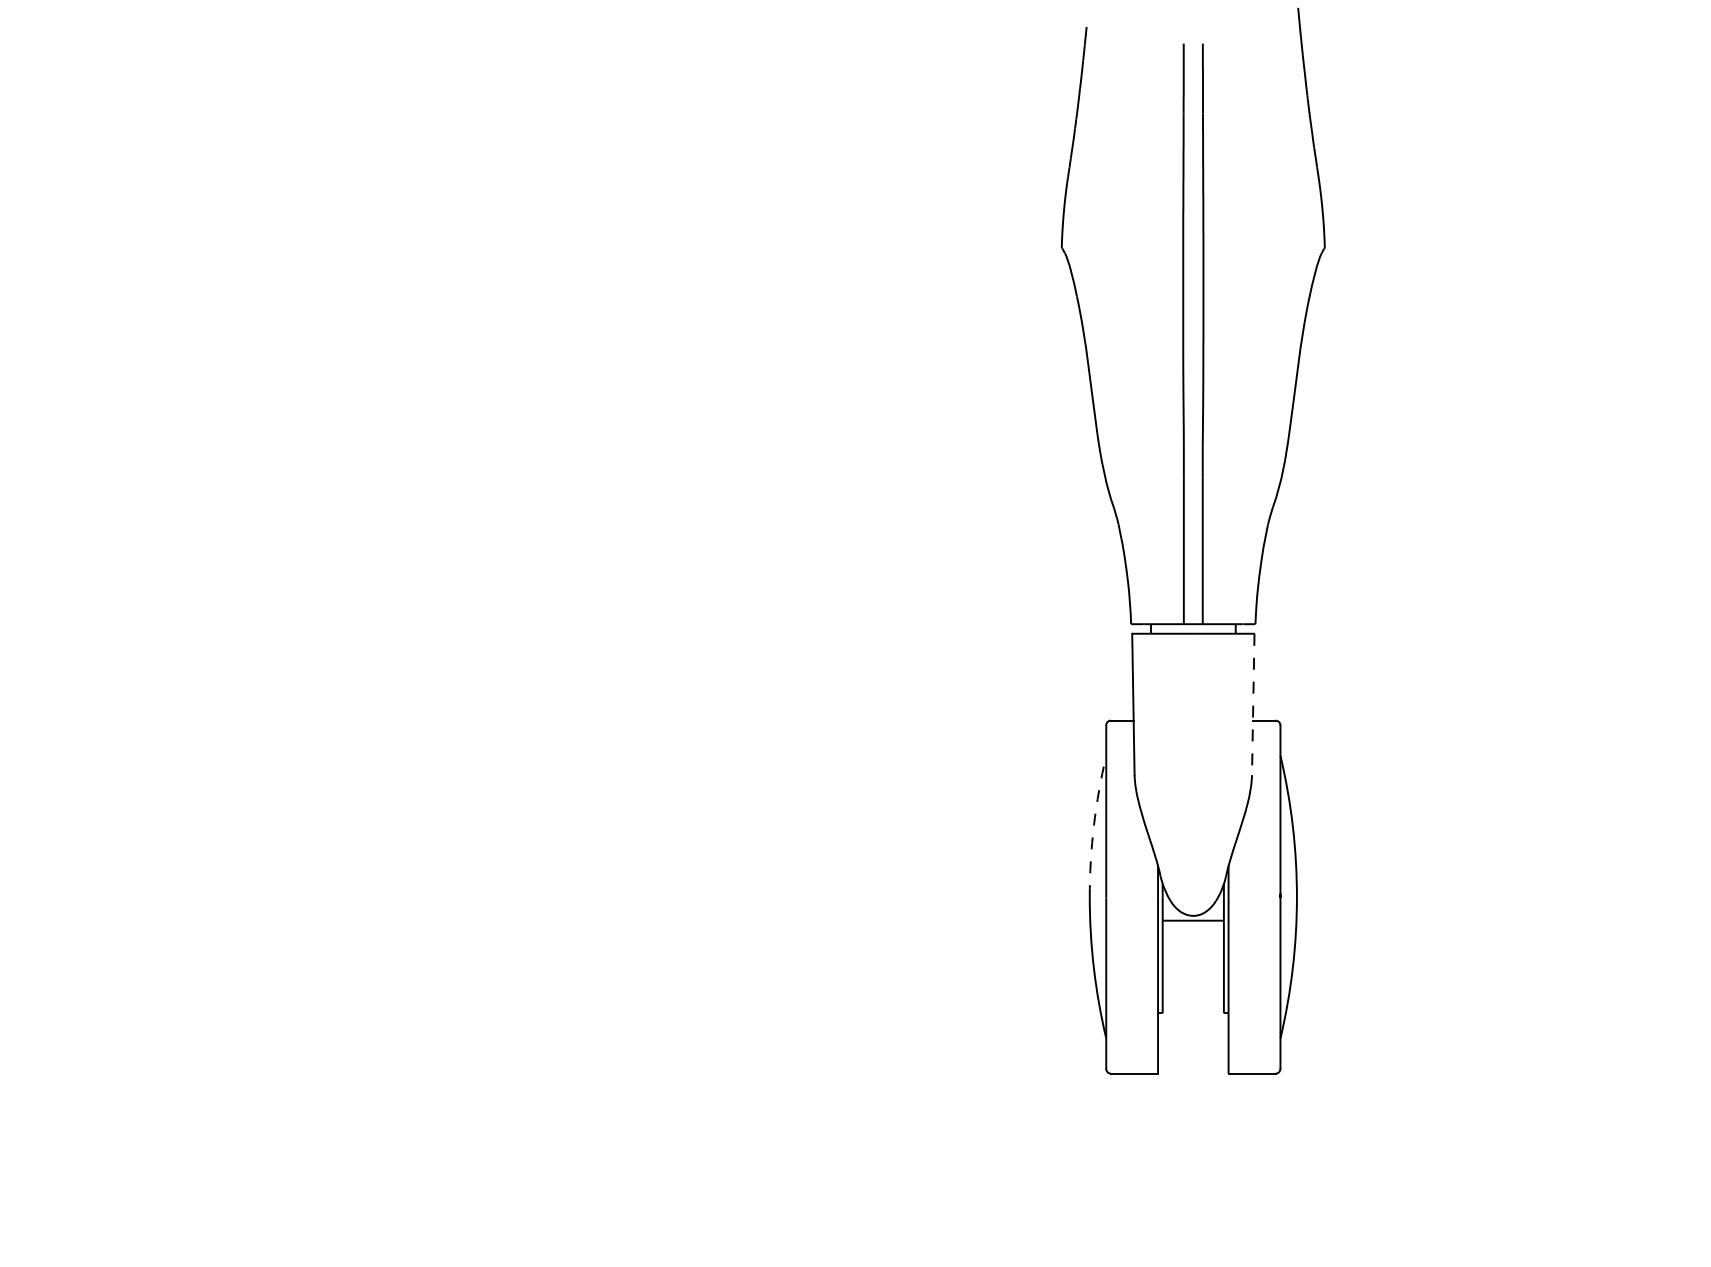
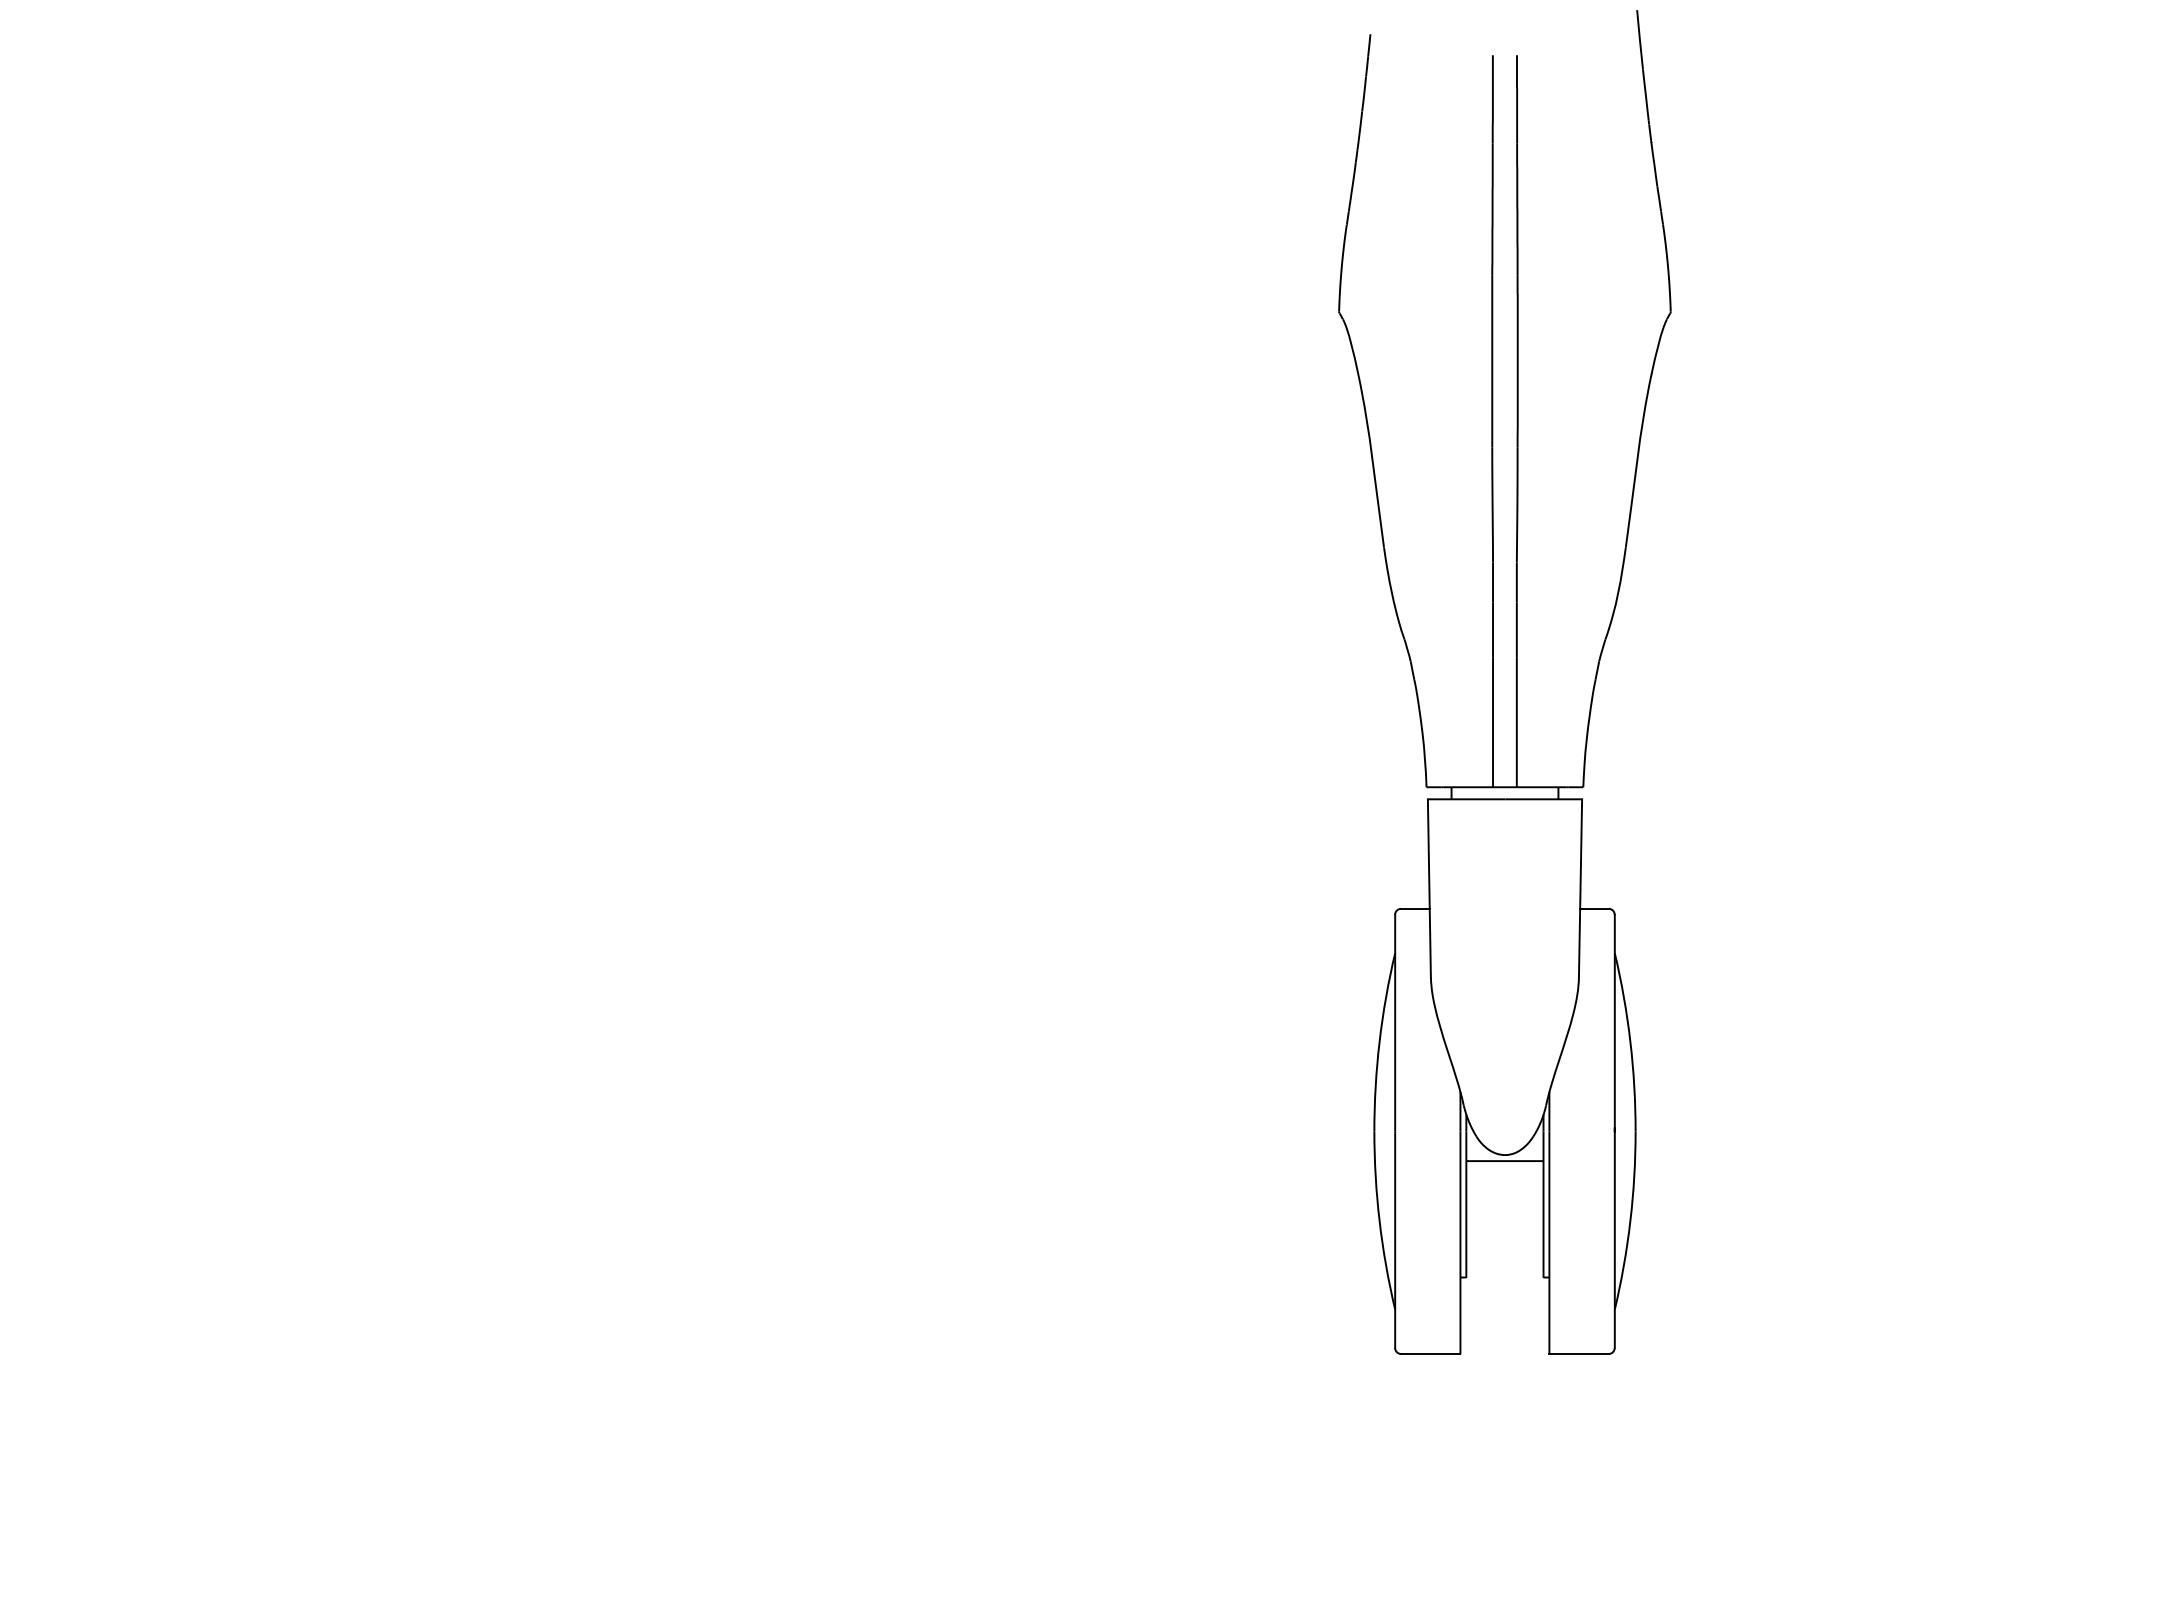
line: (1253, 704) -> (1580, 888), dashed -> solid
arc: (1093, 825) -> (1379, 1041), dashed -> solid

